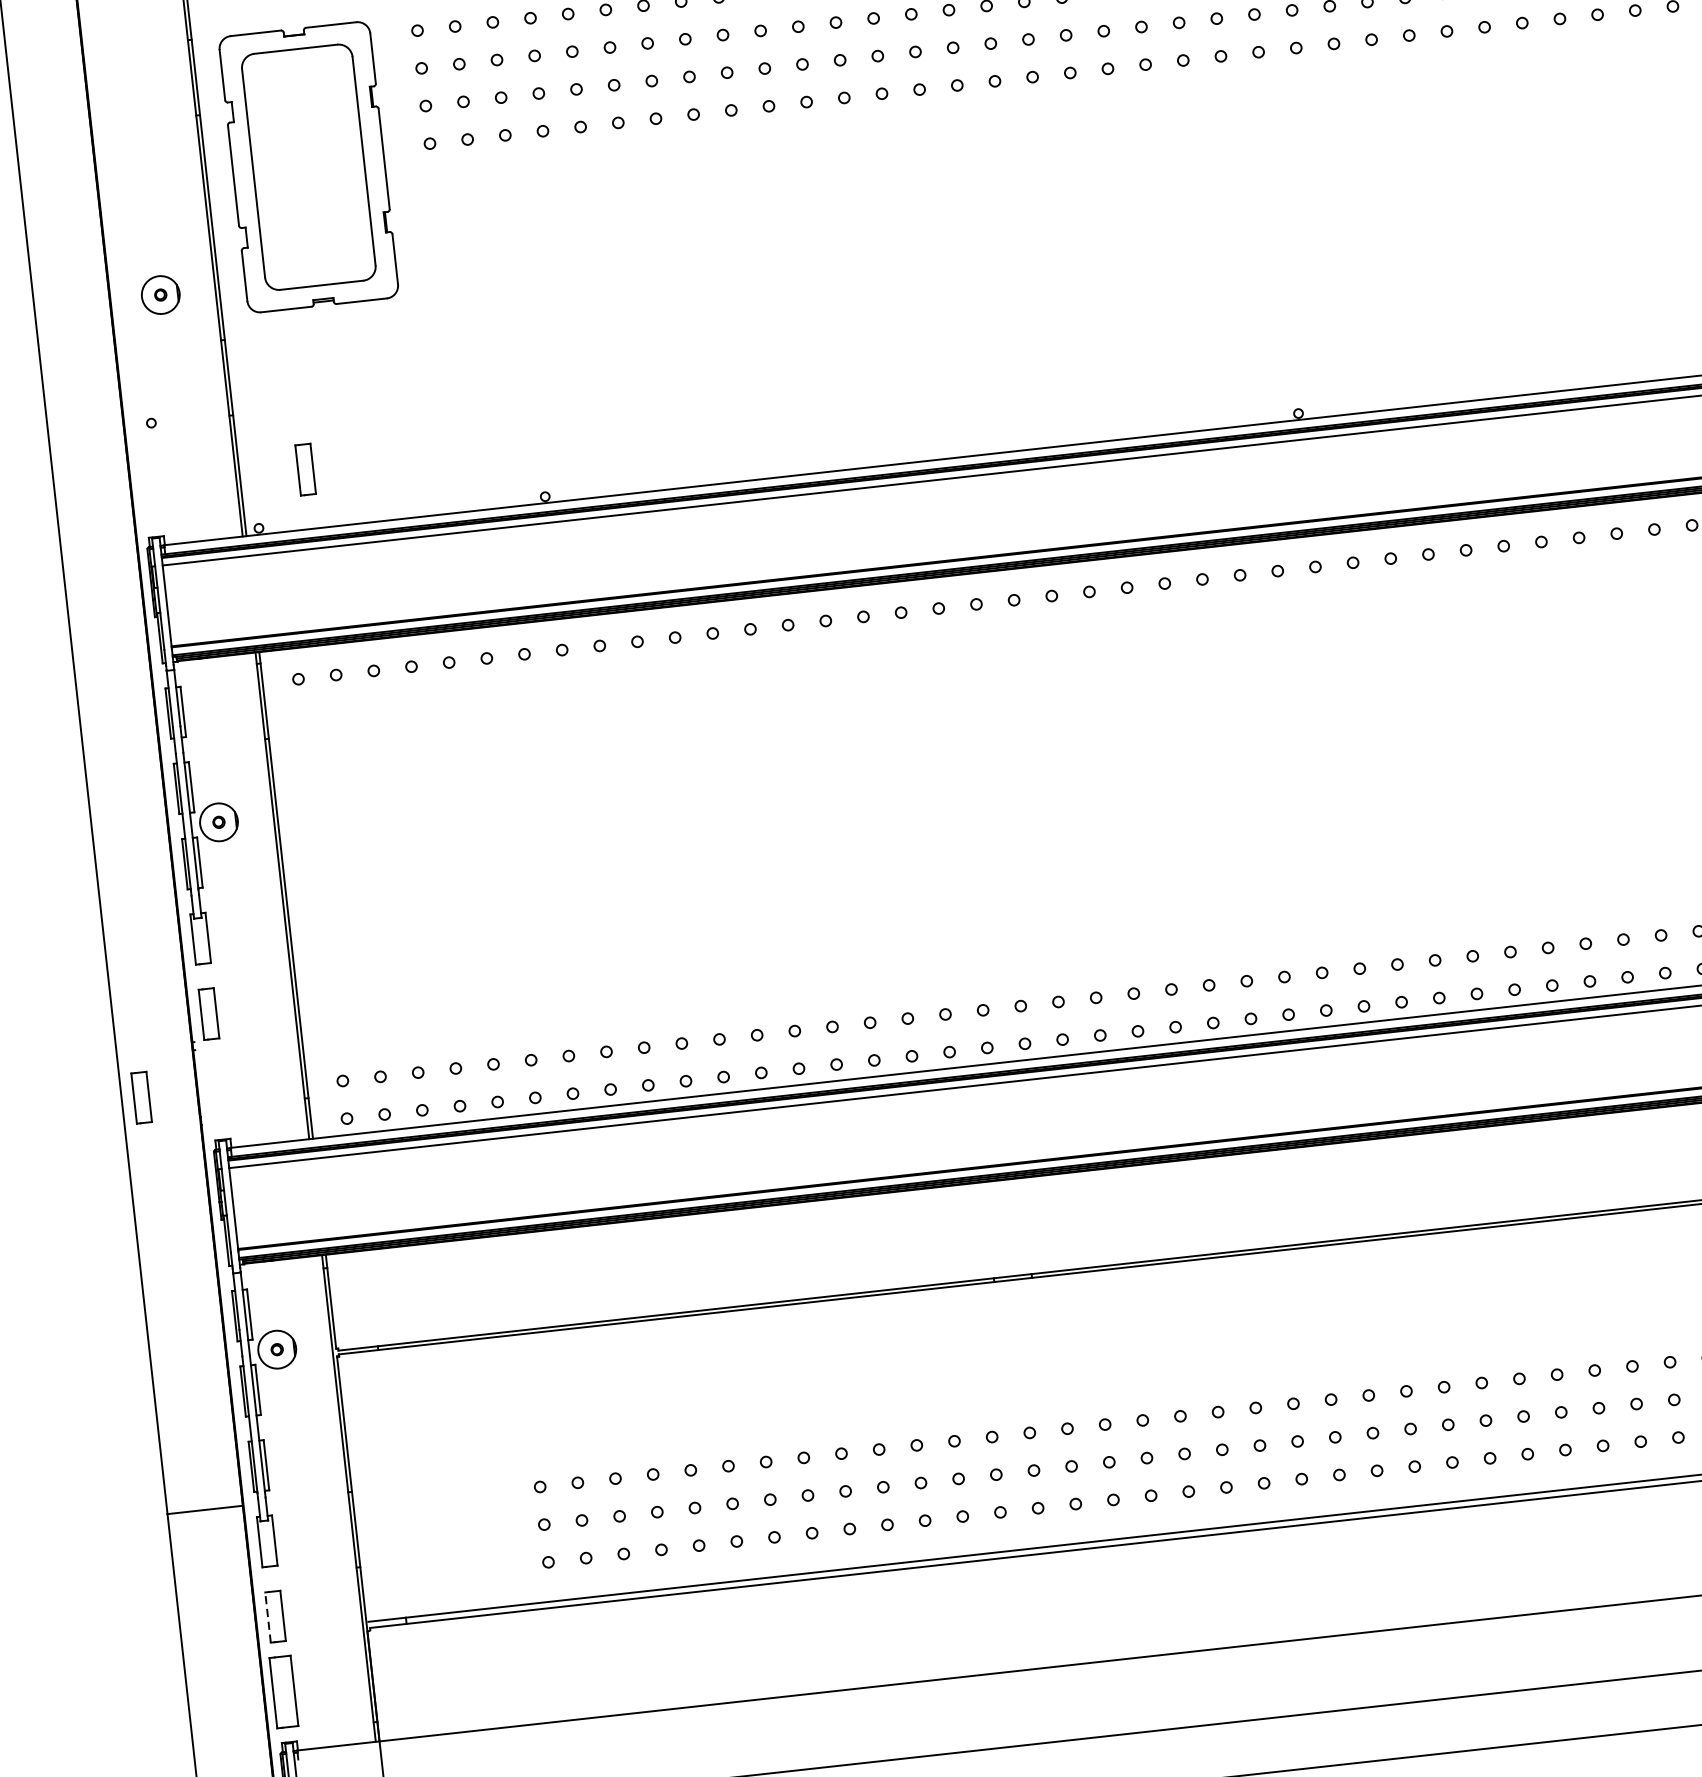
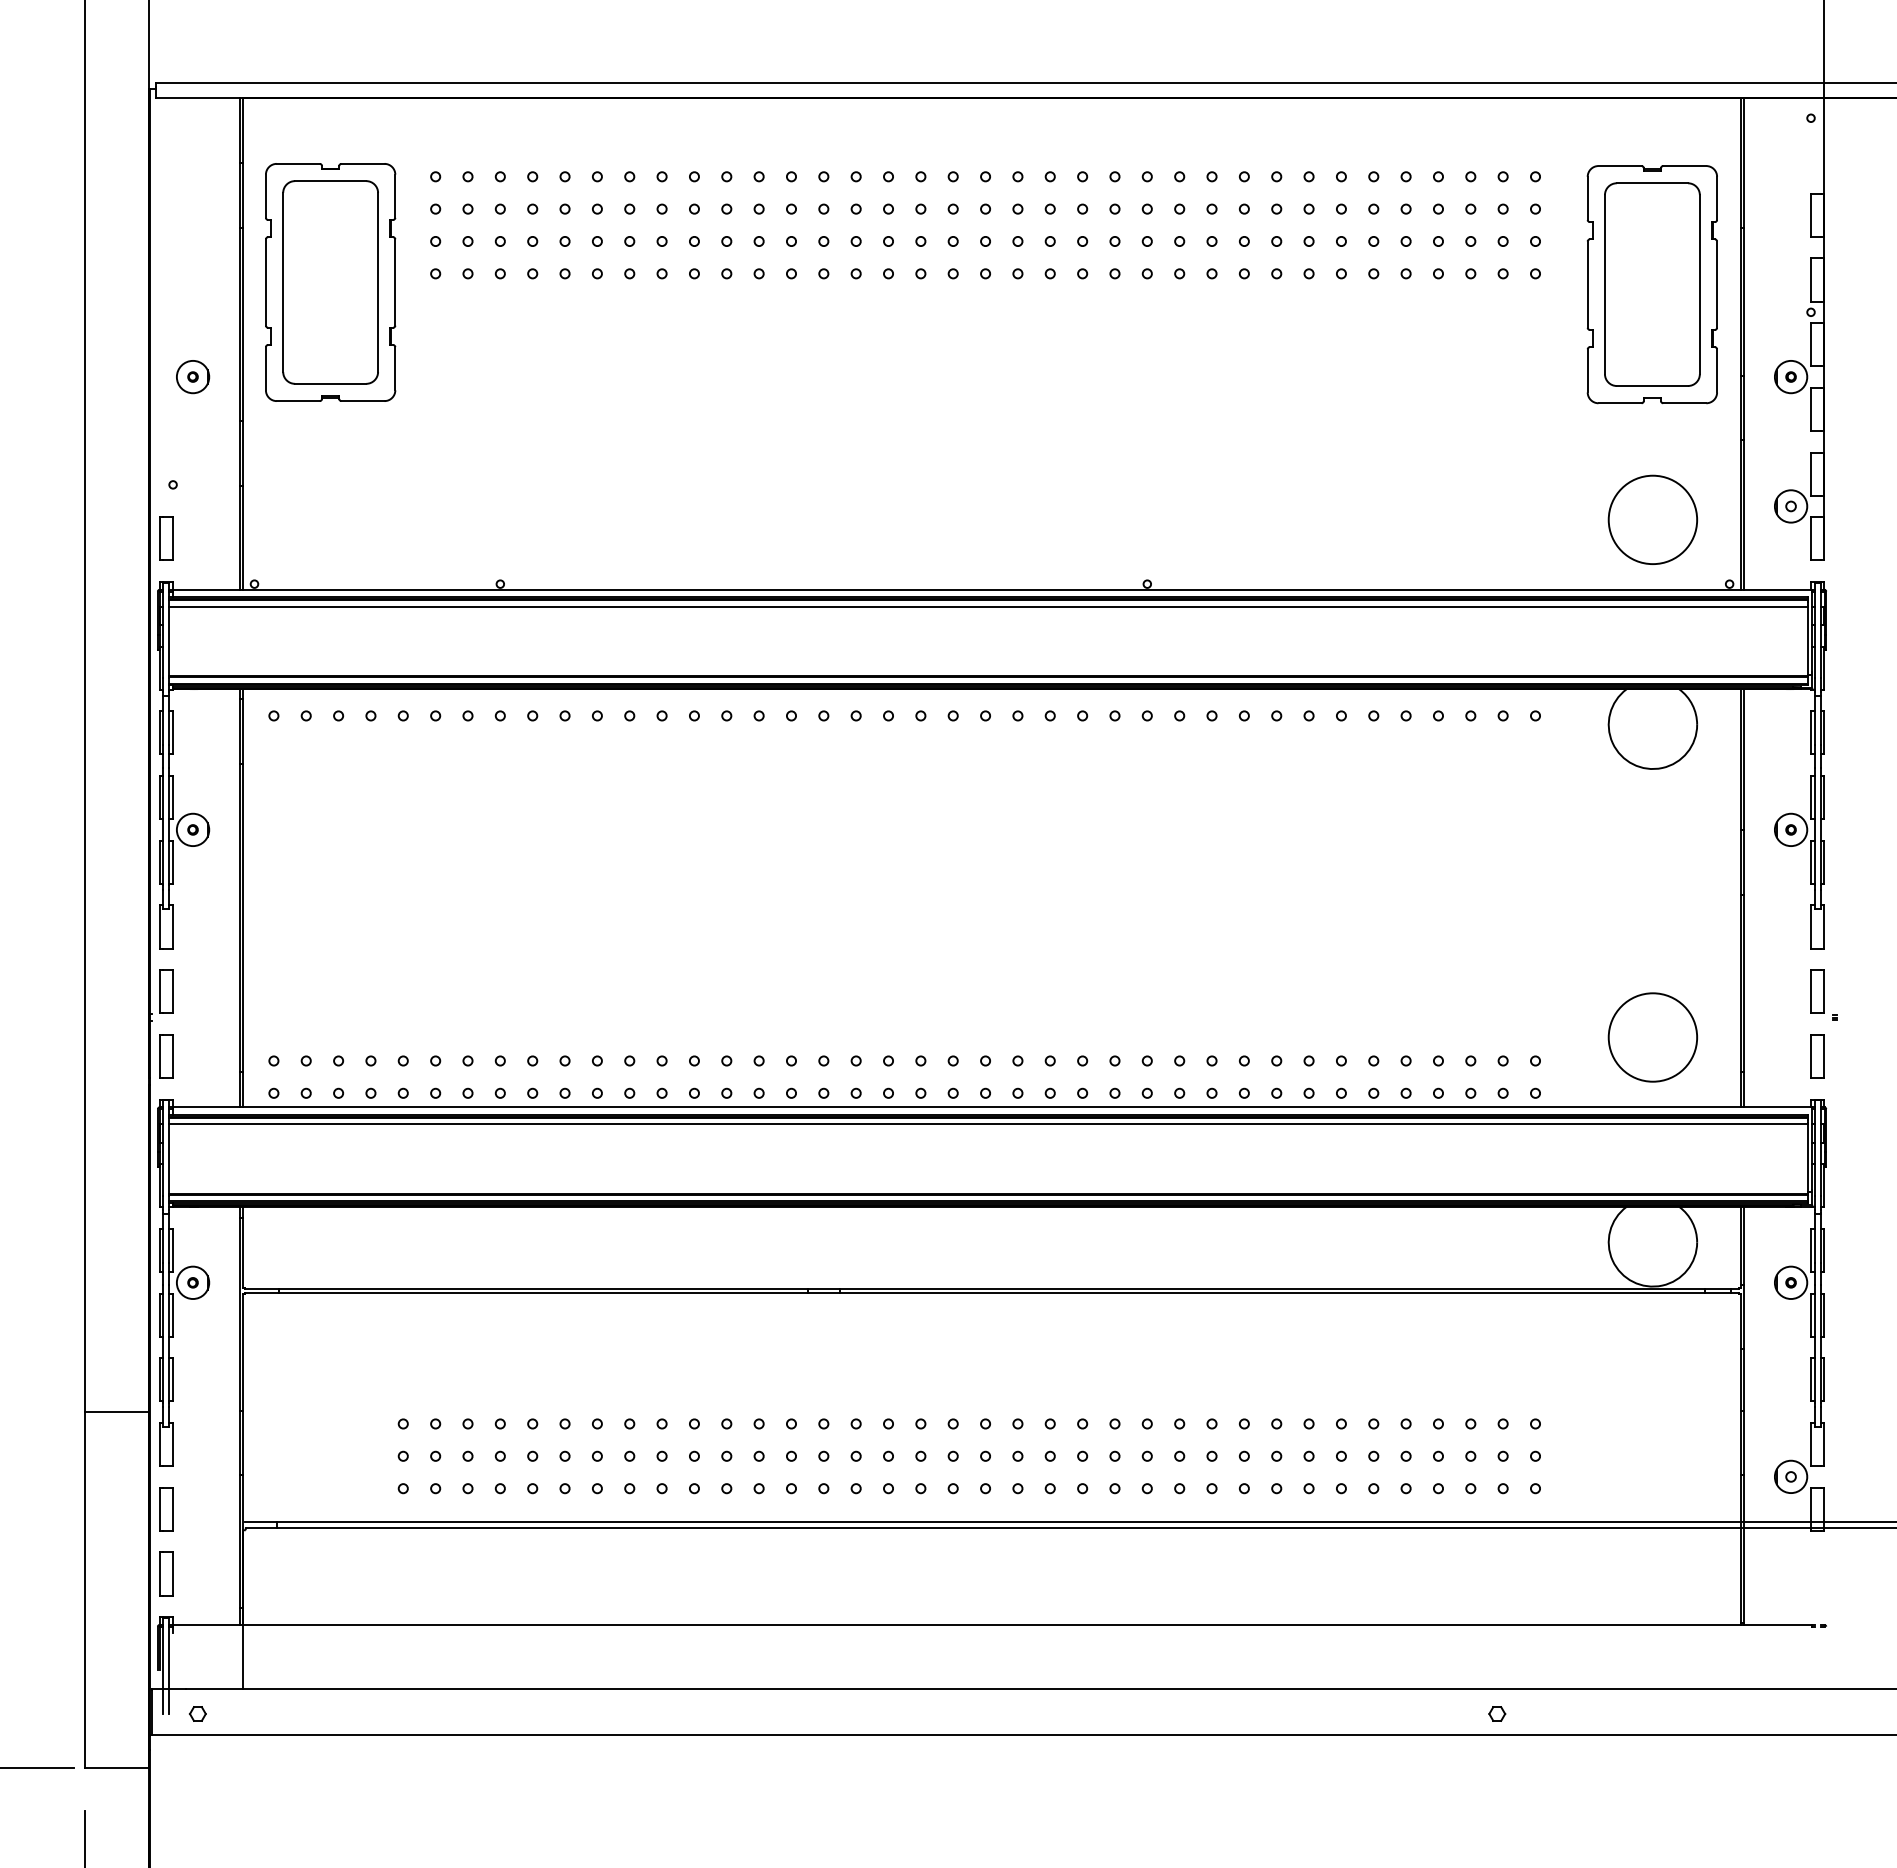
part: (305, 469) -> (166, 538), moved
part: (141, 1097) -> (166, 1056), moved
line: (268, 1617) -> (160, 1509), dashed -> solid
part: (283, 1691) -> (166, 1573), size x0.71

